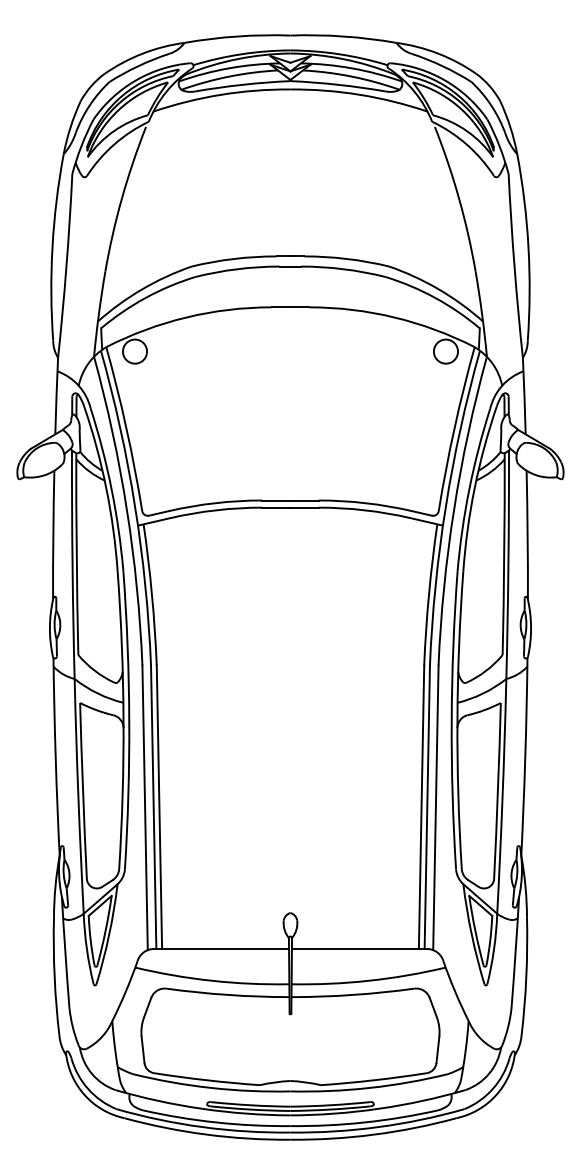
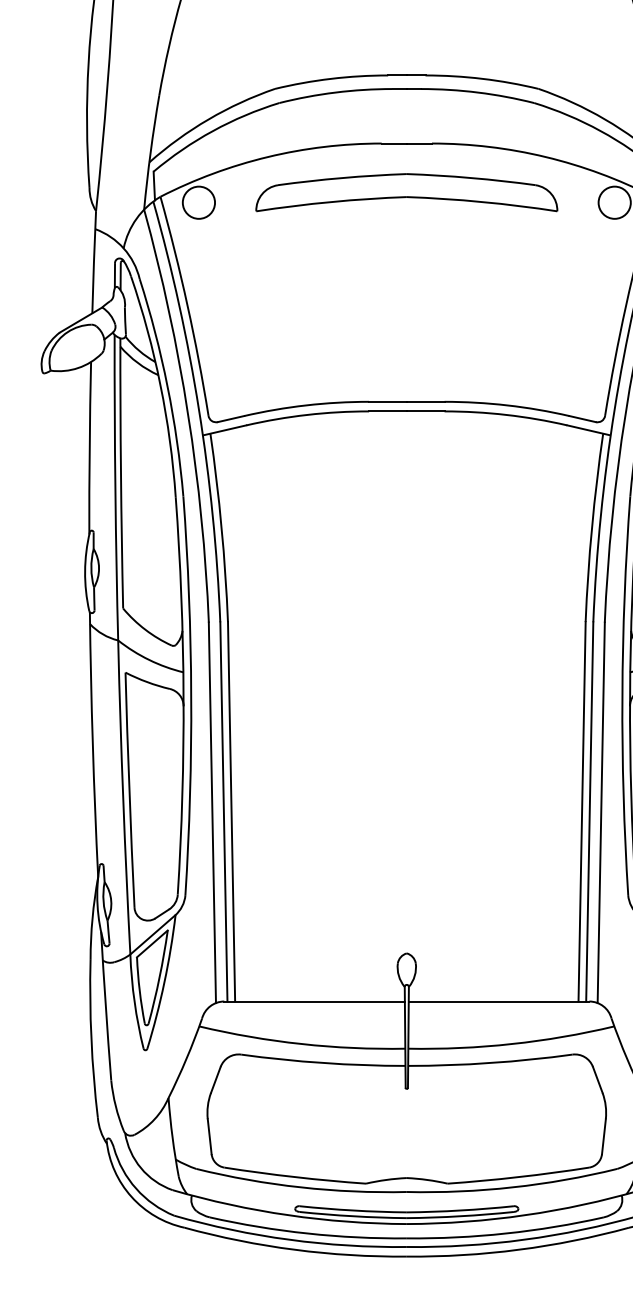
part: (290, 343) -> (406, 191), added

